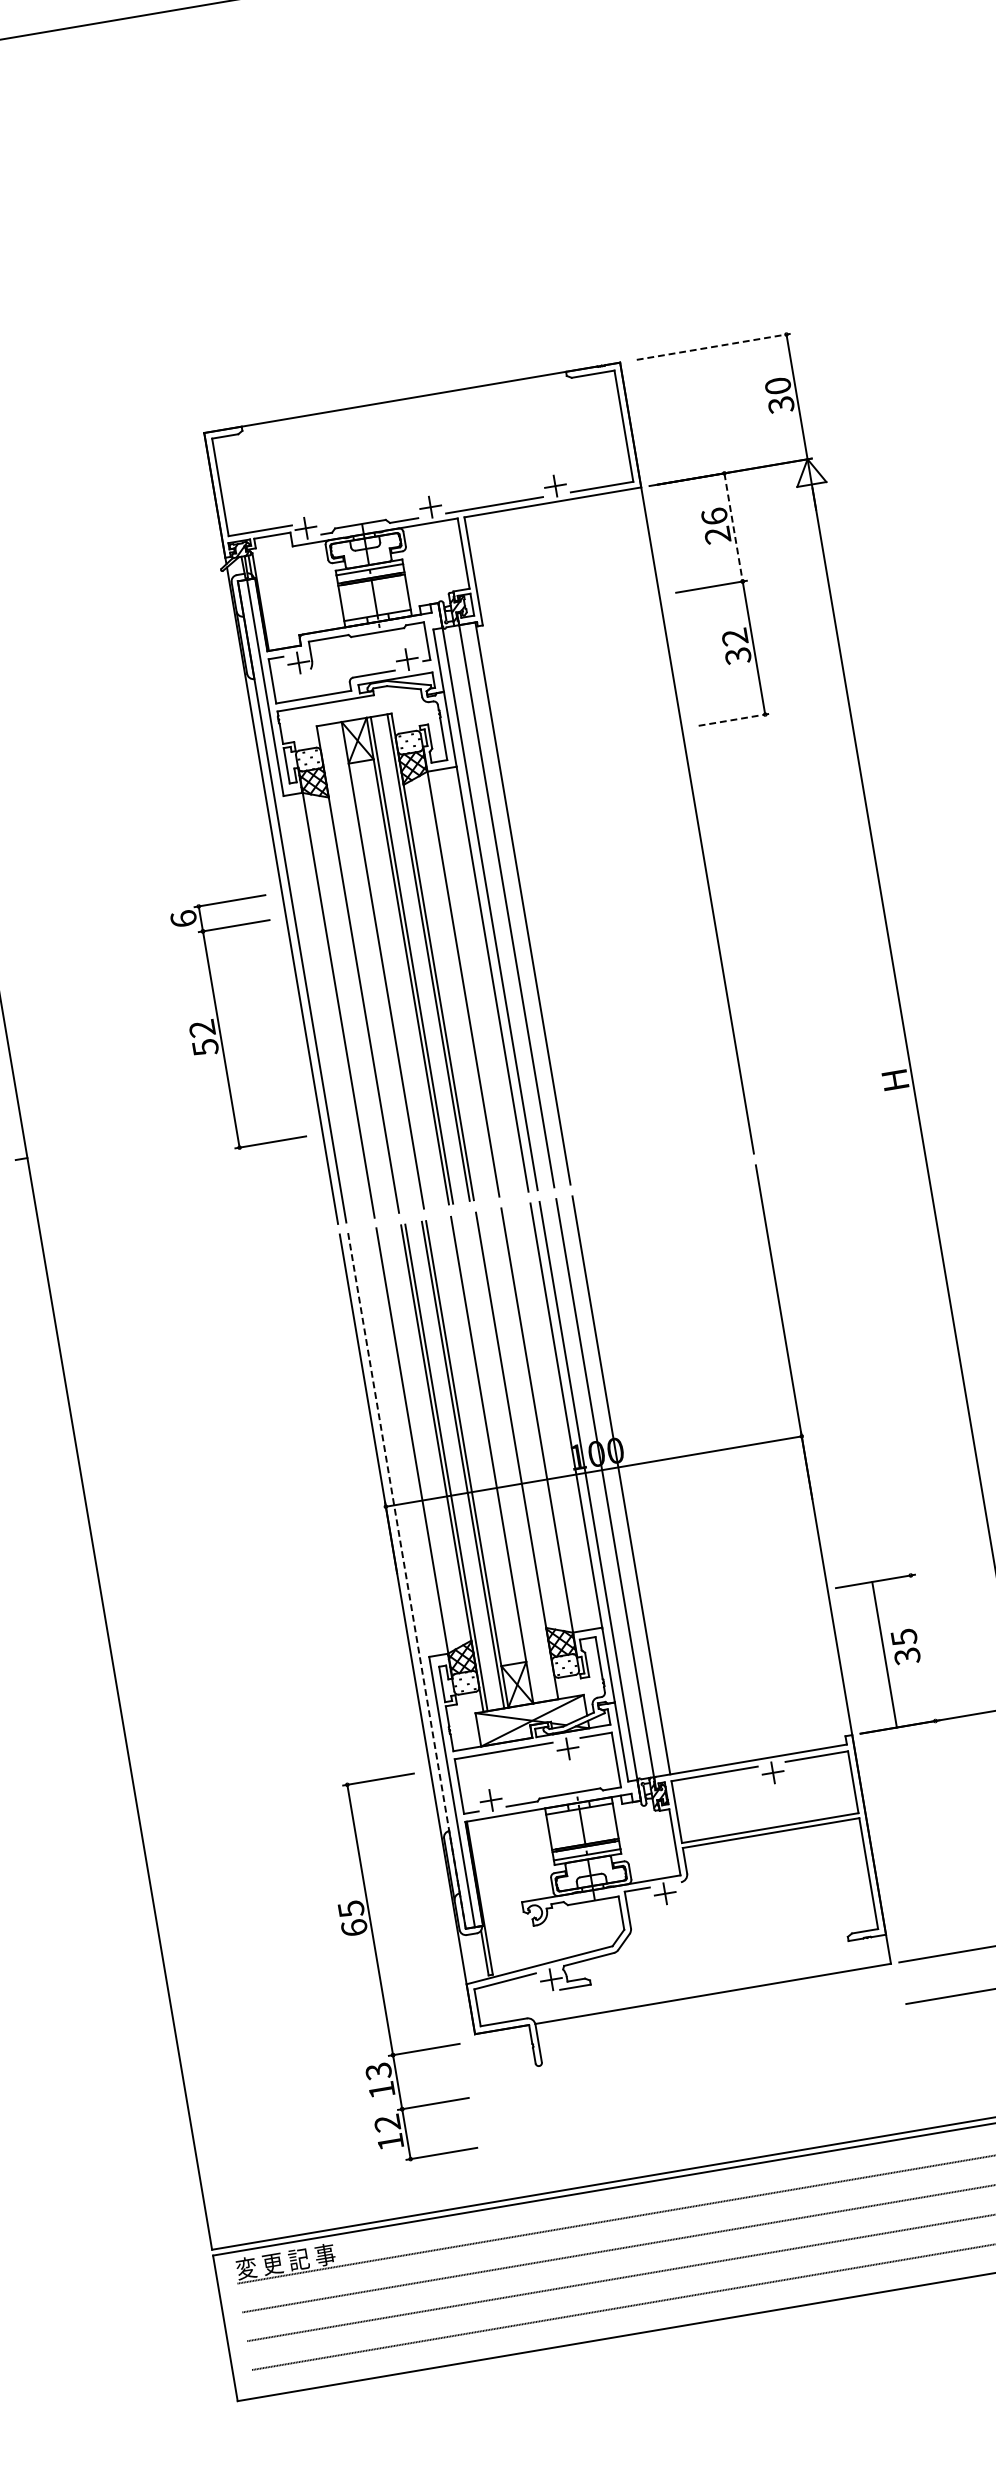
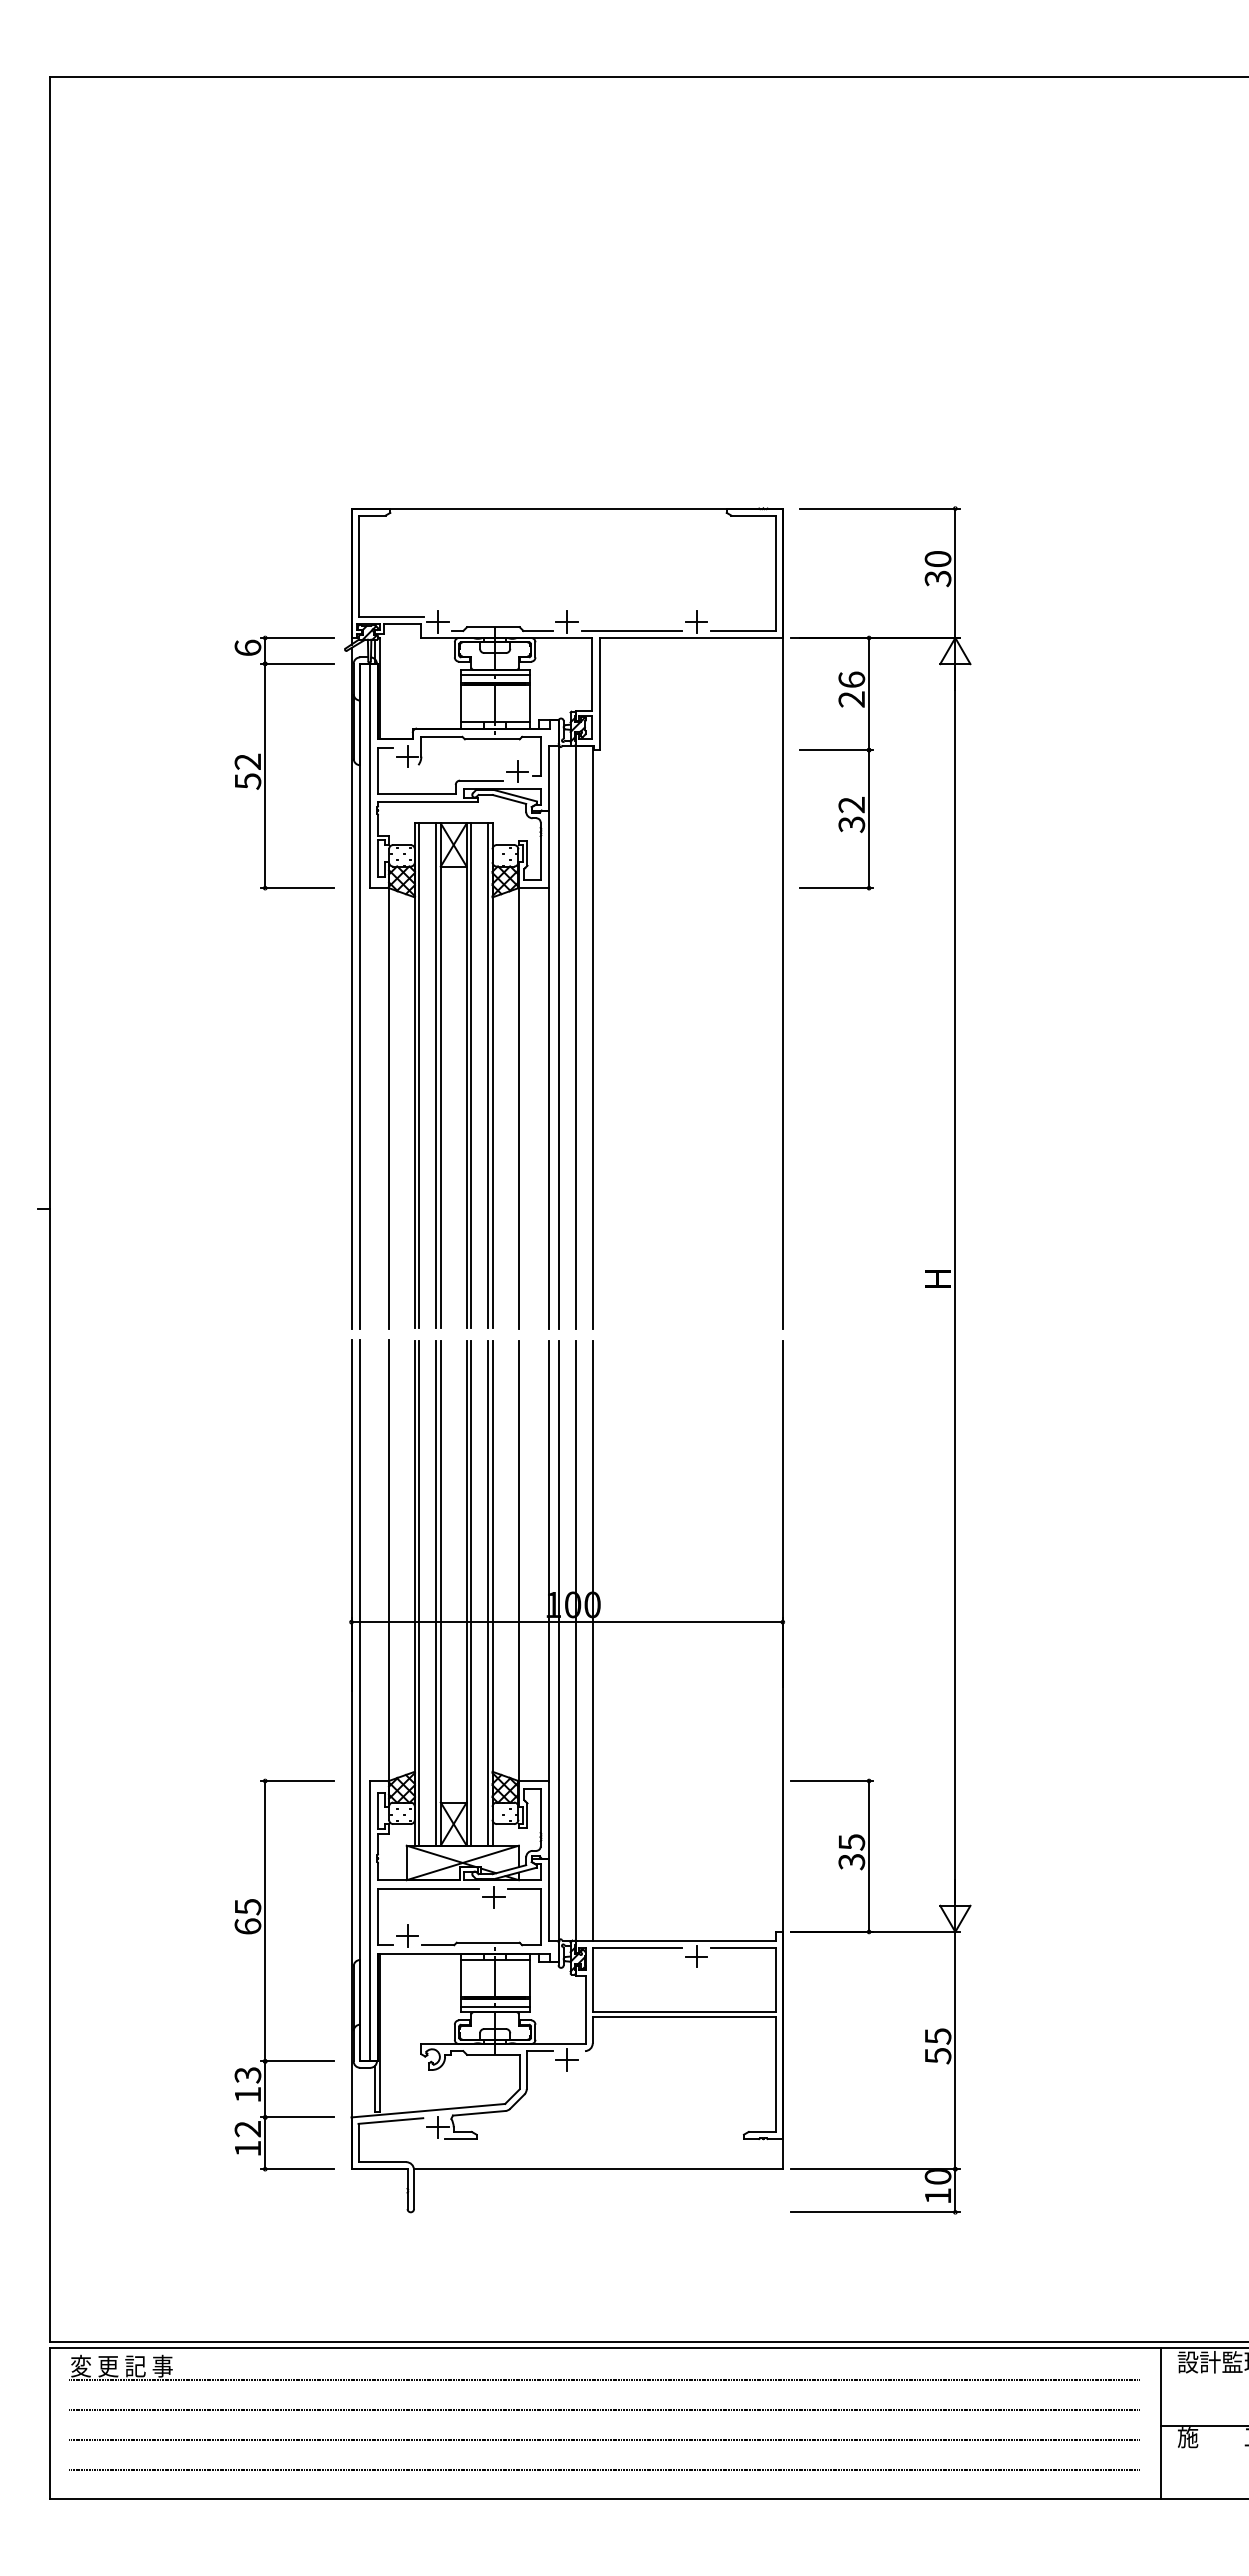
line: (713, 346) -> (879, 508), dashed -> solid
line: (734, 527) -> (869, 694), dashed -> solid
line: (733, 720) -> (836, 888), dashed -> solid
line: (378, 965) -> (436, 1075), added
line: (362, 968) -> (419, 1075), added
part: (219, 1026) -> (265, 762), moved
line: (513, 1456) -> (488, 1593), added
line: (495, 1459) -> (470, 1593), added
line: (407, 1580) -> (360, 1700), dashed -> solid
line: (884, 1654) -> (869, 1856), moved
part: (379, 1971) -> (265, 1974), moved

